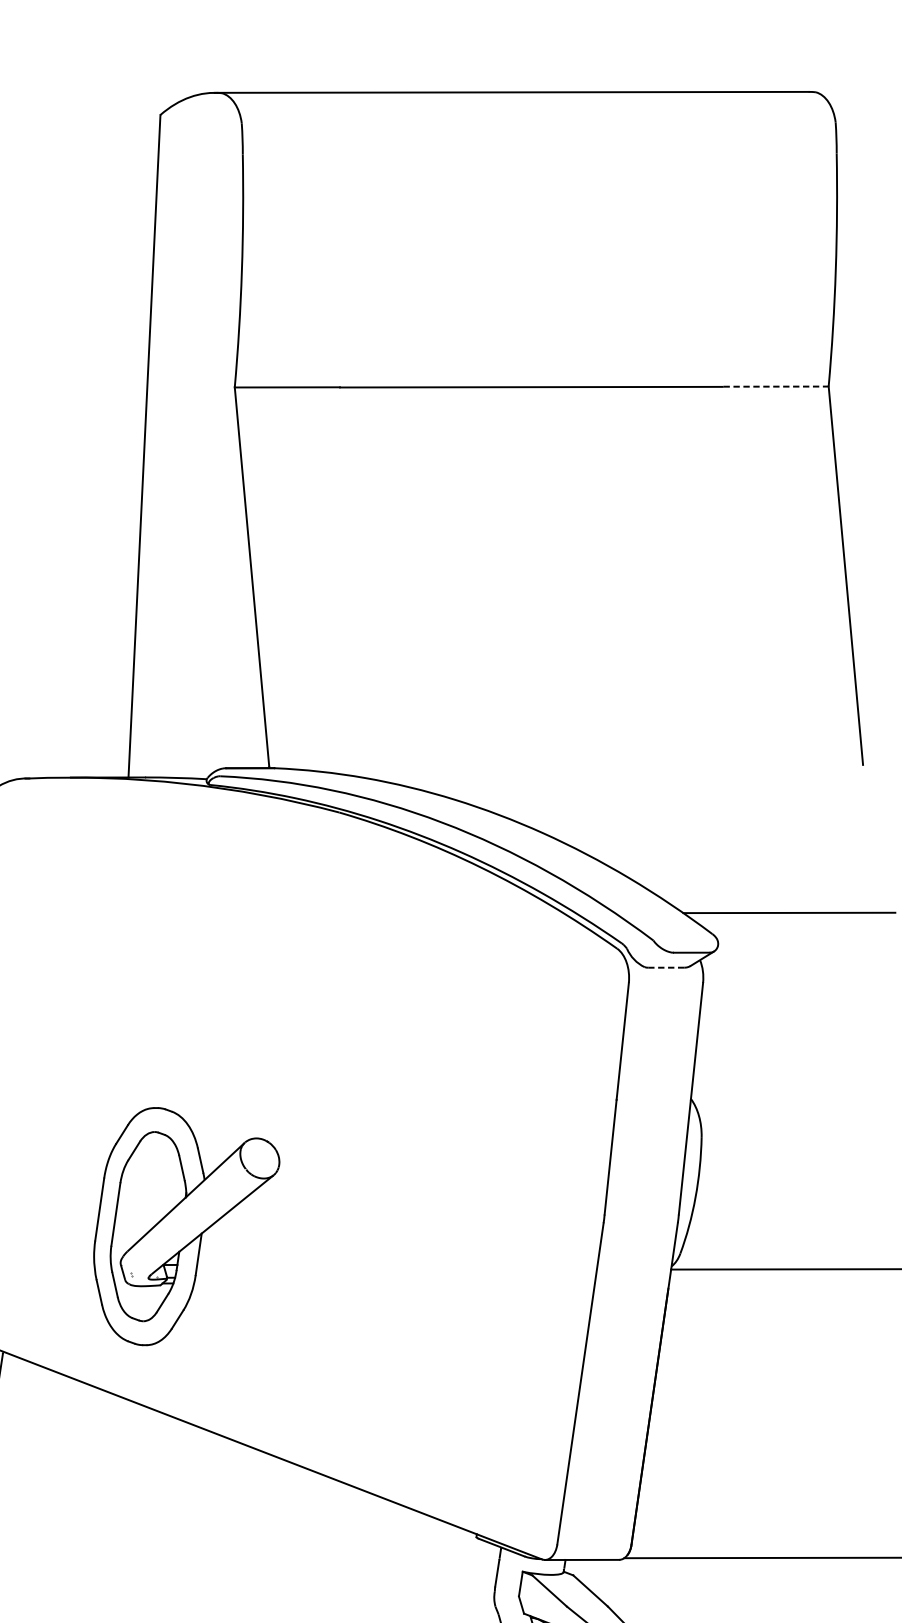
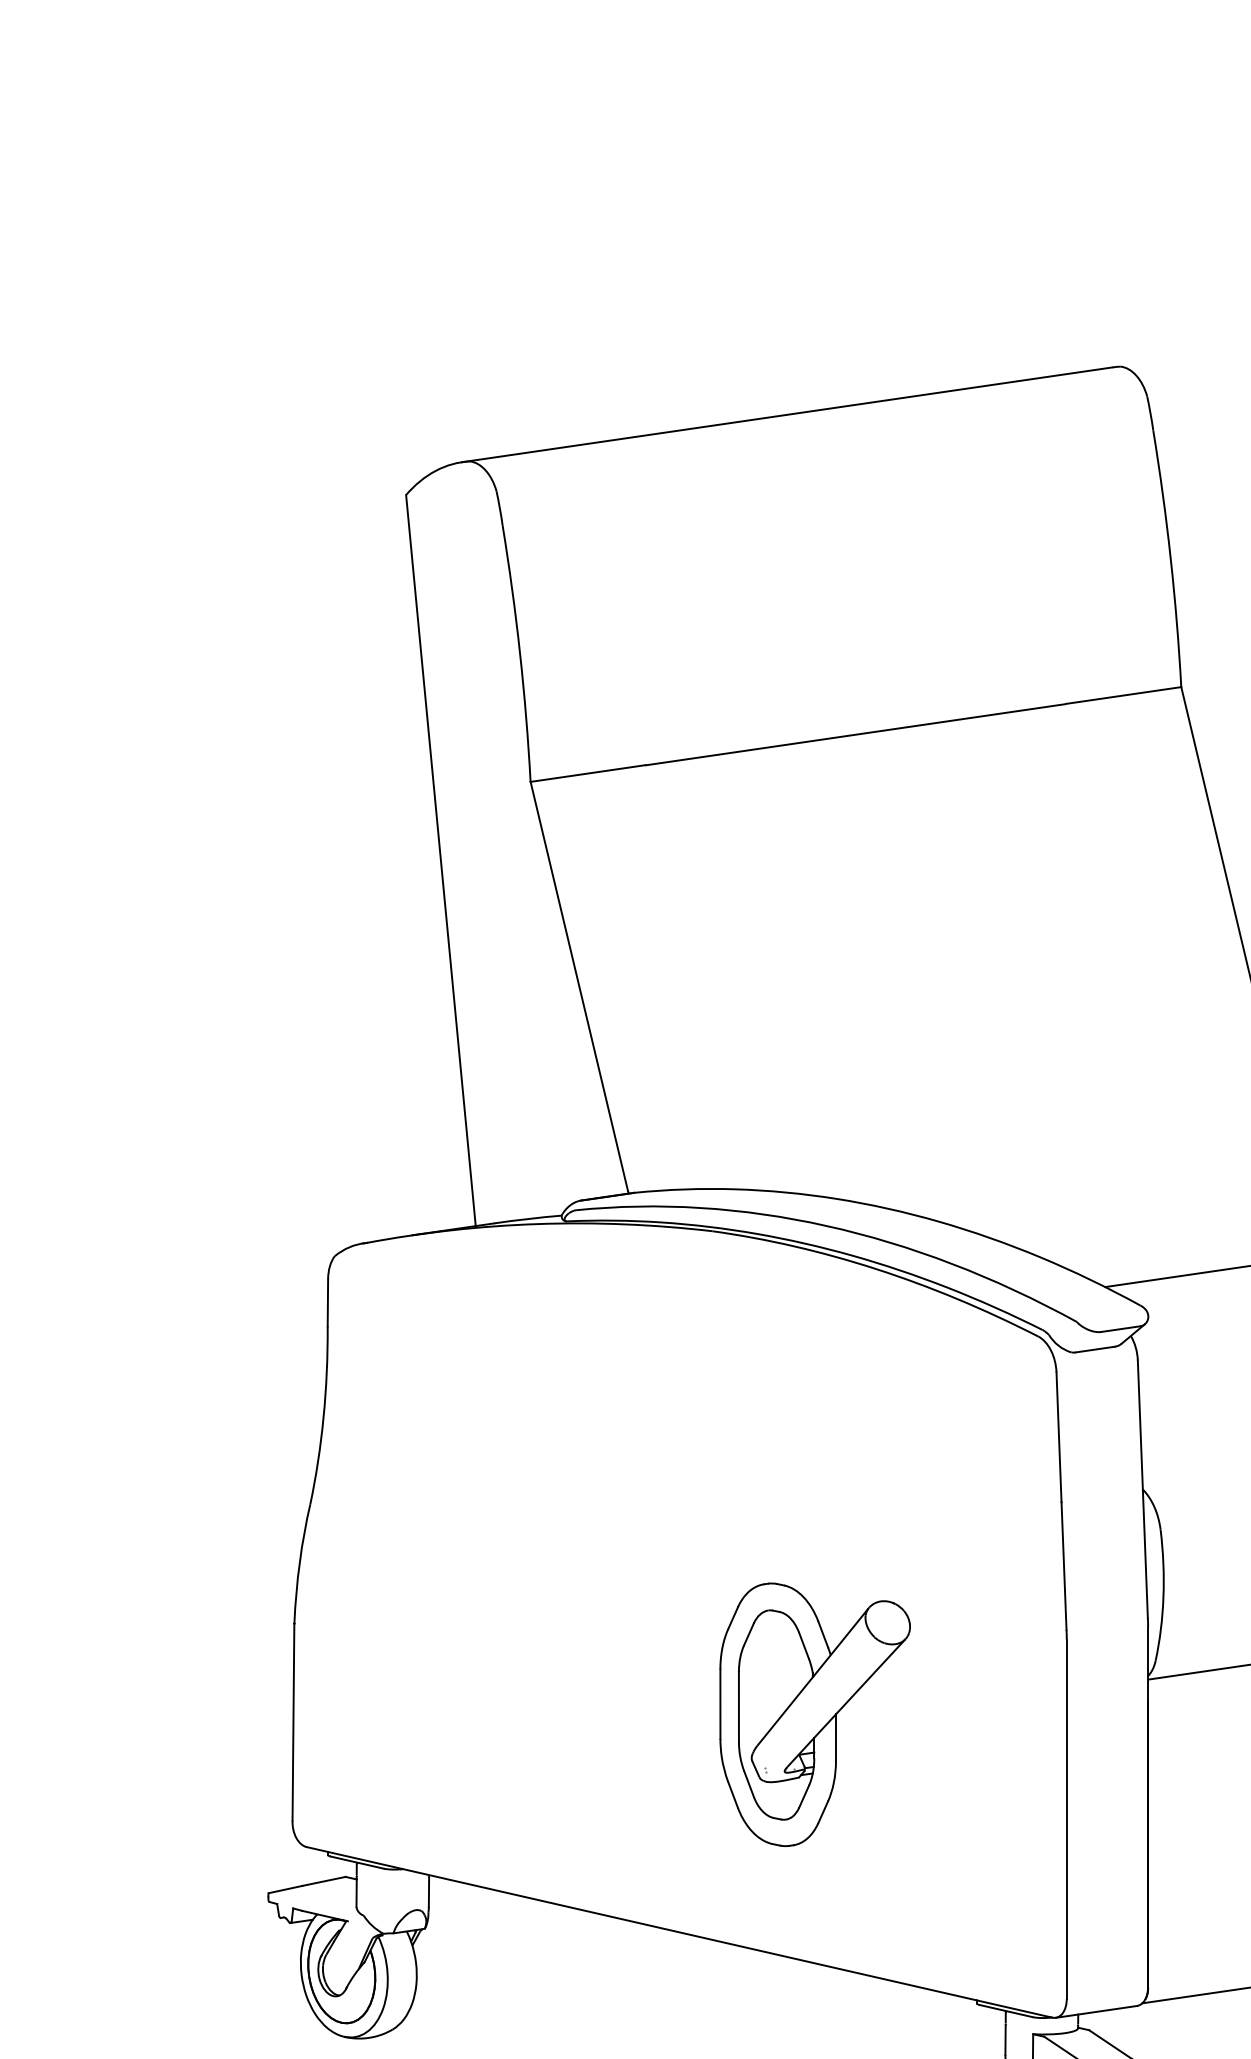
line: (776, 386) -> (1124, 695), dashed -> solid
line: (666, 967) -> (1095, 1349), dashed -> solid
part: (182, 1230) -> (814, 1714), moved

